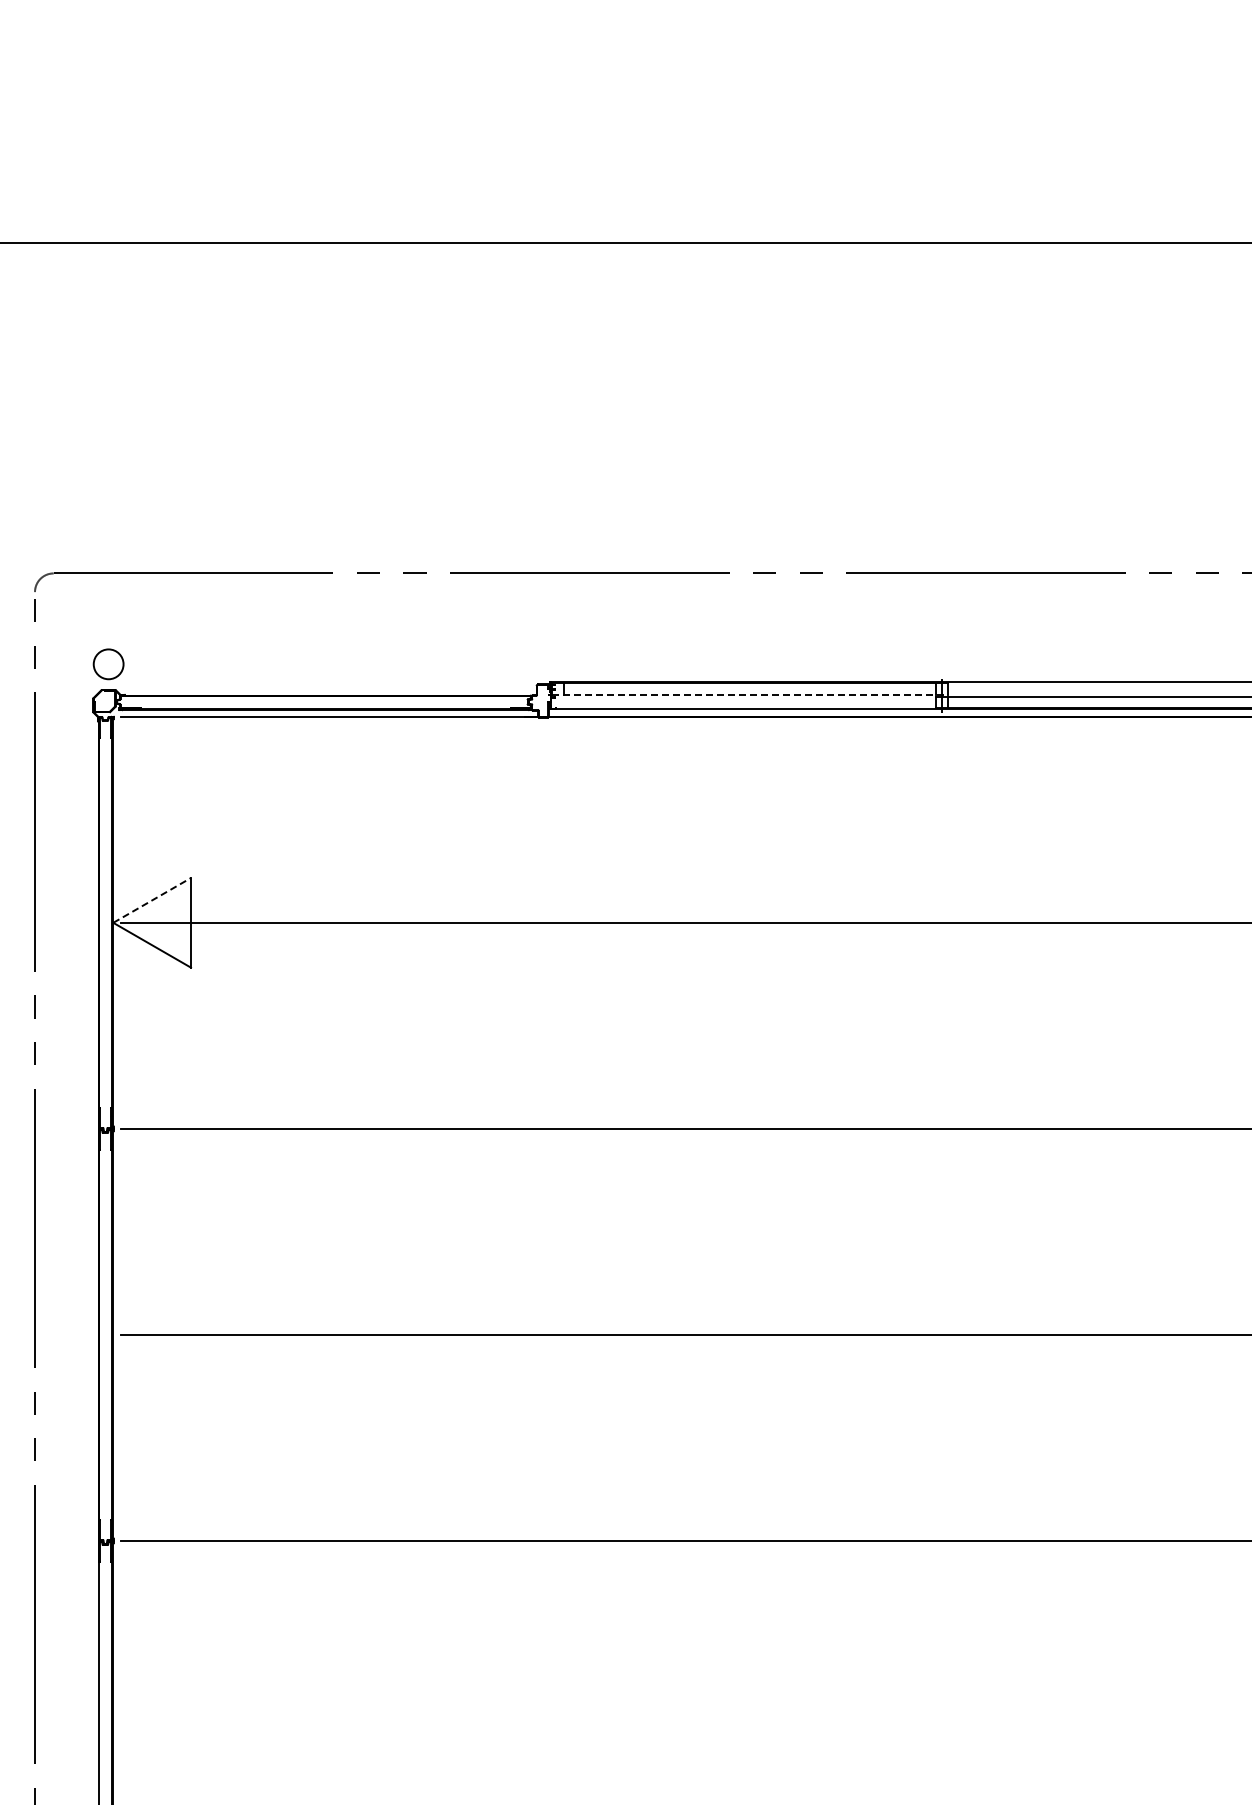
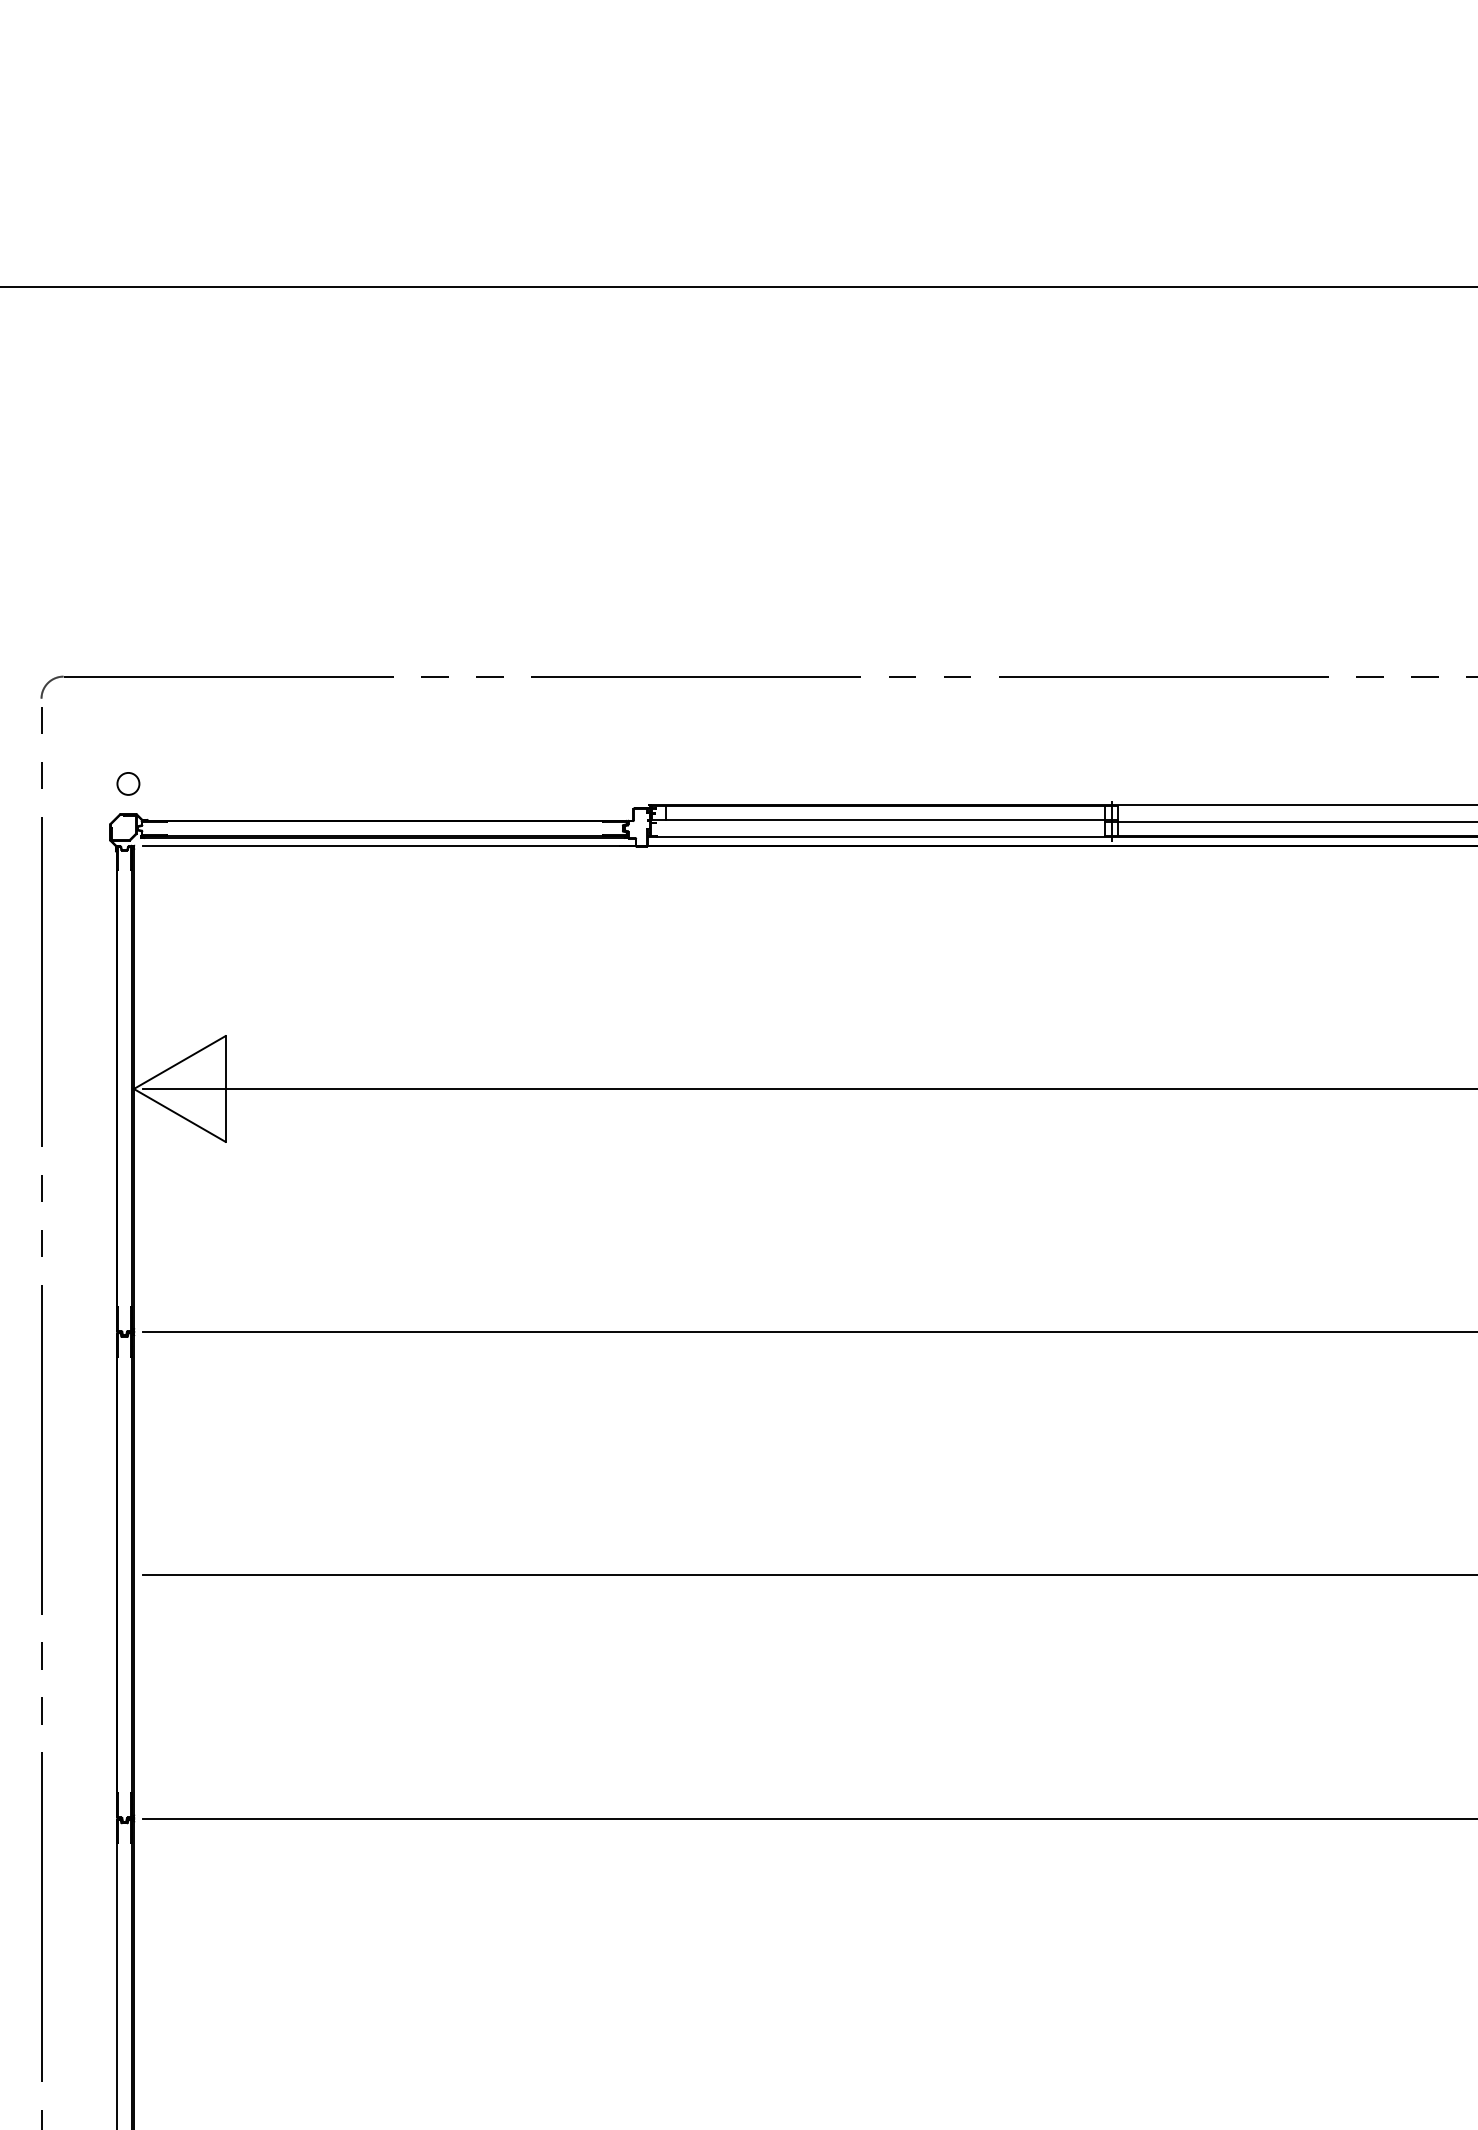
circle: (108, 664) -> (128, 784), size x0.62
line: (749, 694) -> (884, 819), dashed -> solid
line: (152, 900) -> (180, 1062), dashed -> solid

